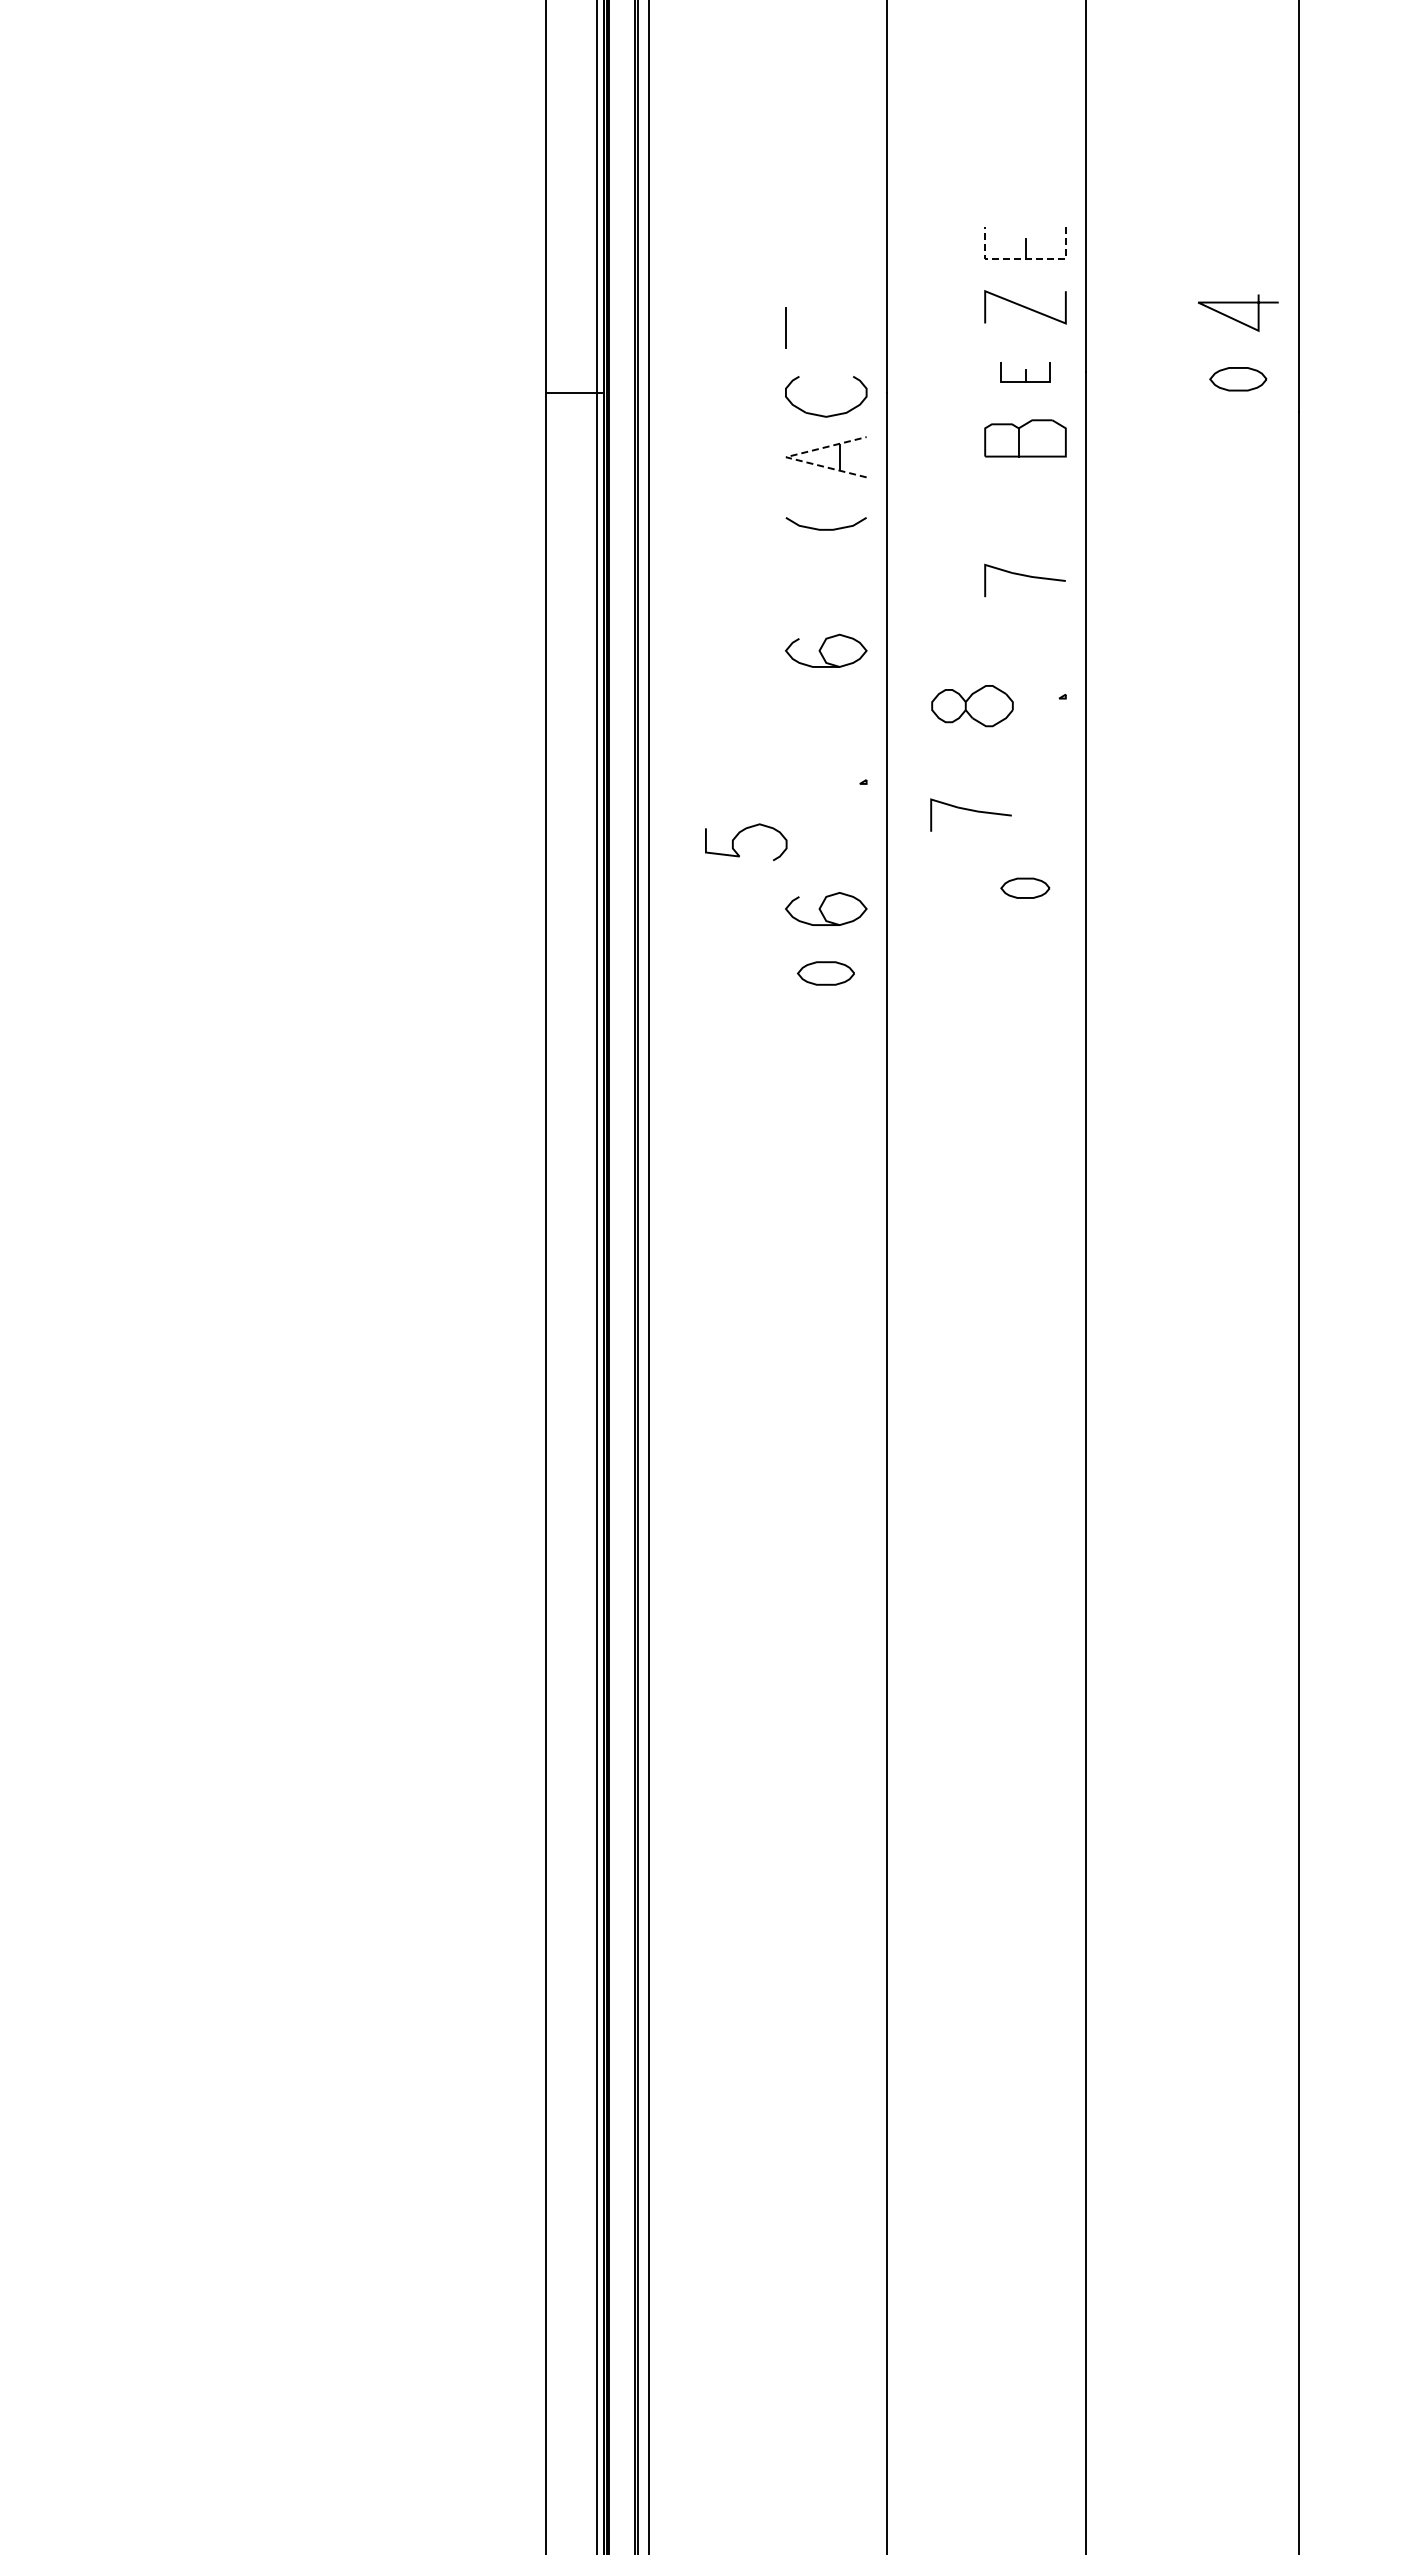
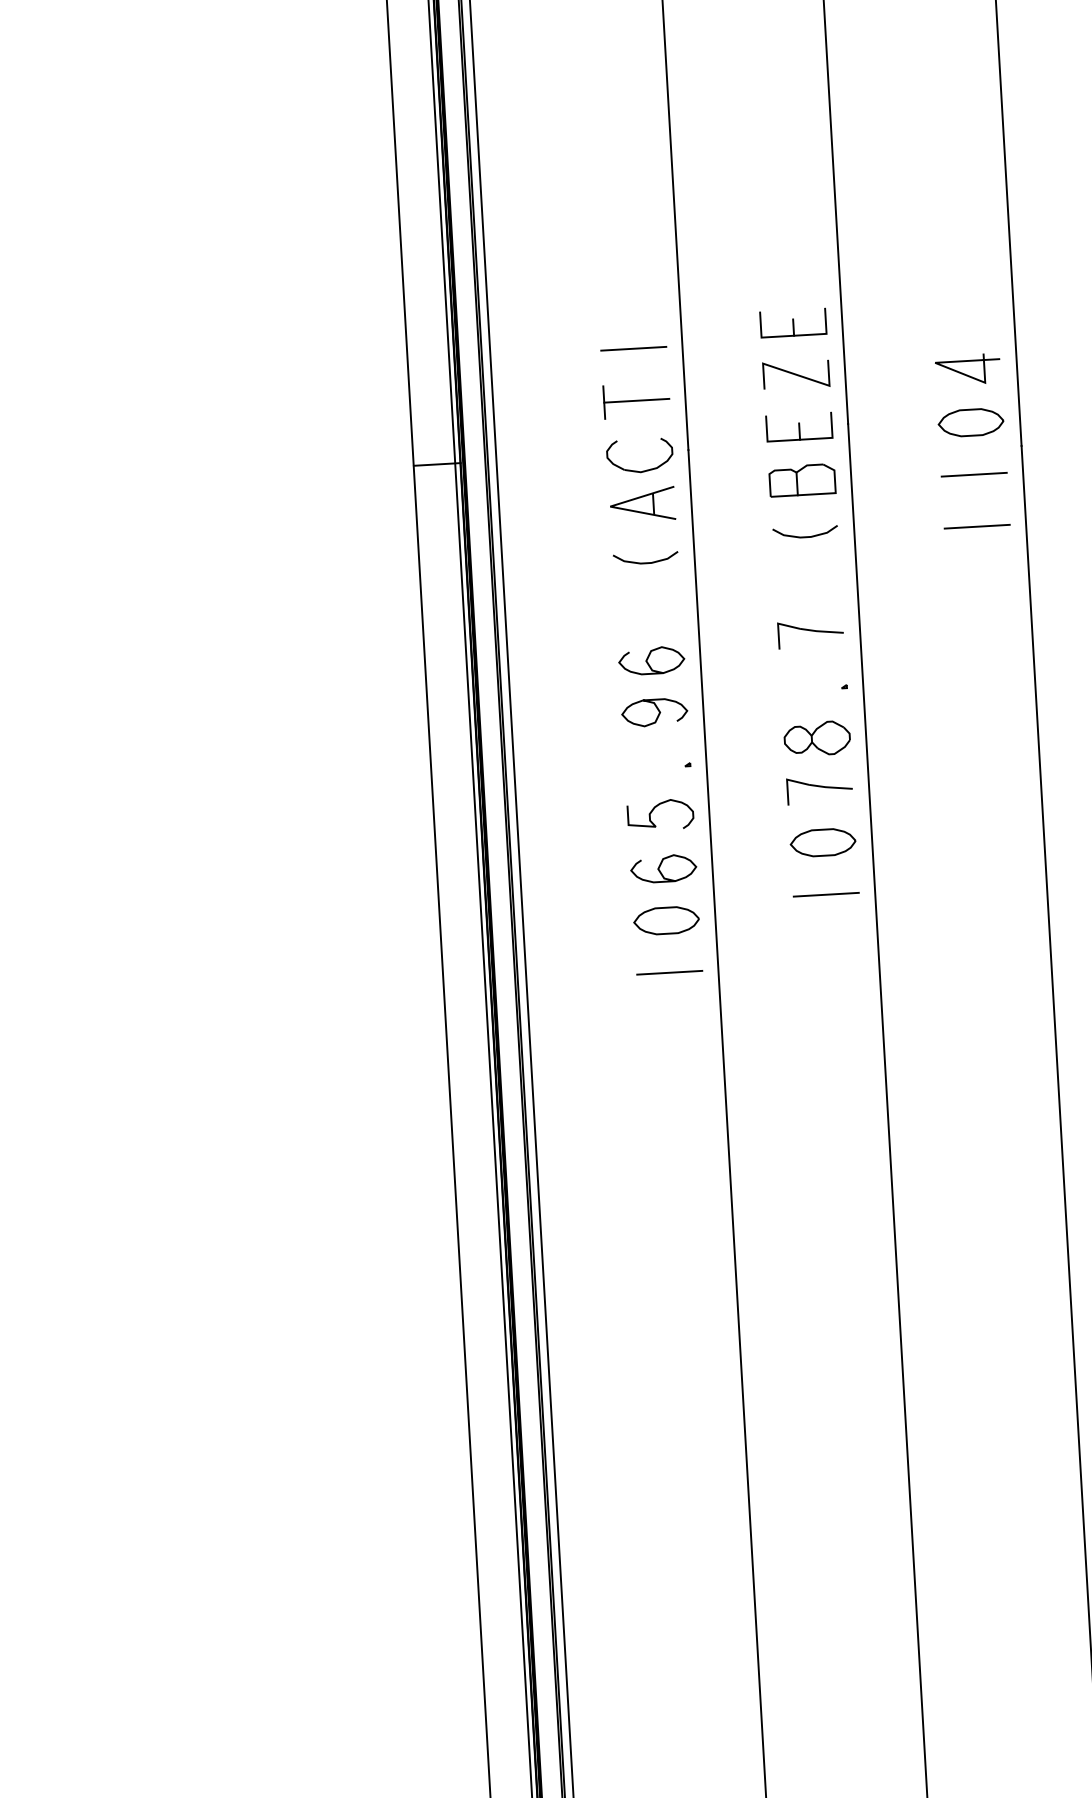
line: (1025, 258) -> (794, 335), dashed -> solid
line: (825, 263) -> (633, 348), added
line: (825, 328) -> (636, 401), added
part: (1025, 372) -> (799, 427), size x1.67
part: (1238, 379) -> (971, 422), size x1.43
line: (1238, 443) -> (974, 474), added
line: (785, 457) -> (609, 506), dashed -> solid
curve: (1025, 508) -> (805, 536), added
line: (1238, 508) -> (977, 526), added
part: (1024, 580) -> (810, 634), moved
part: (972, 706) -> (817, 739), moved
curve: (830, 713) -> (658, 711), added
part: (970, 814) -> (819, 789), moved
curve: (738, 835) -> (654, 809), moved
part: (1025, 888) -> (823, 843), size x1.67
line: (1025, 952) -> (826, 894), added
part: (825, 973) -> (666, 920), size x1.43
line: (825, 1038) -> (669, 973), added

